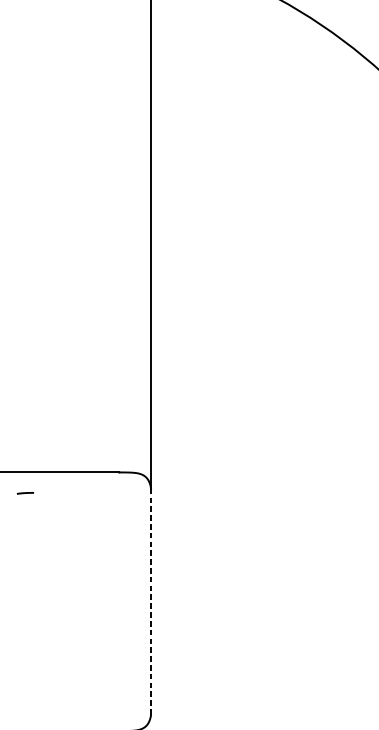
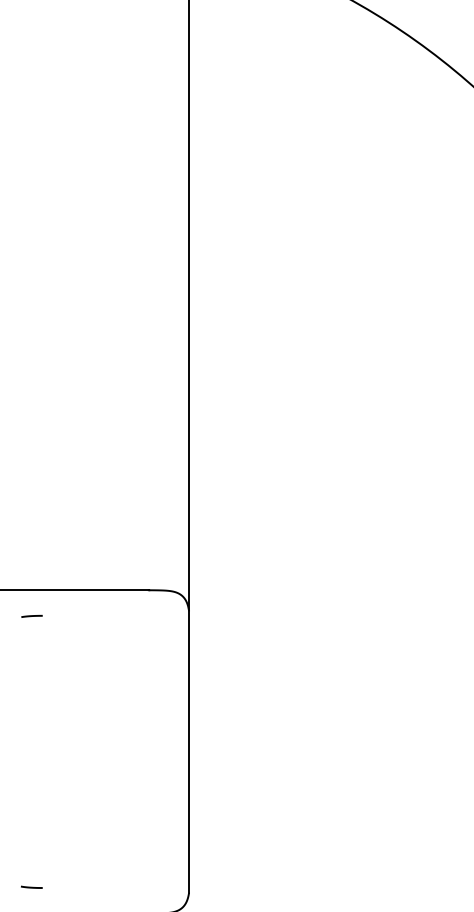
line: (150, 602) -> (188, 752), dashed -> solid
line: (25, 709) -> (31, 886), added

